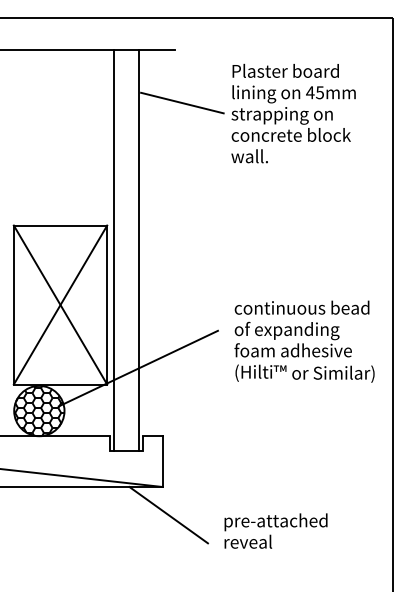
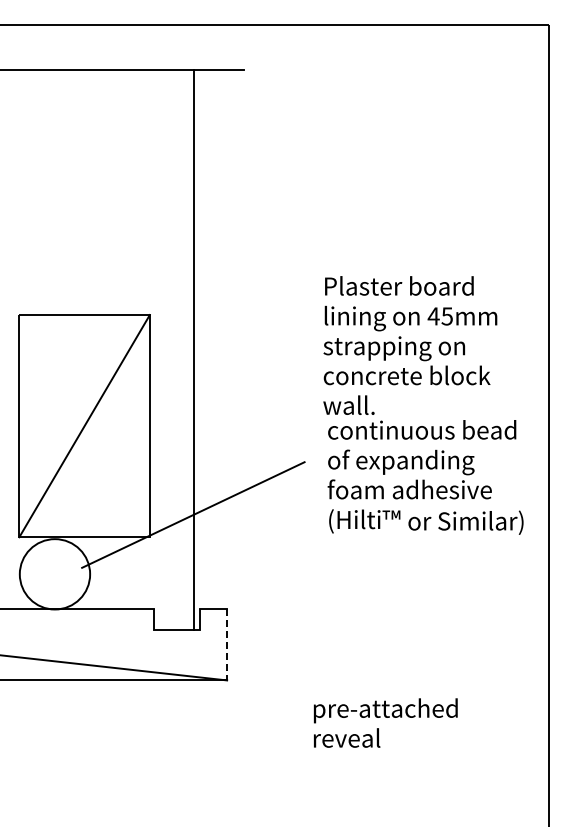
line: (182, 102) -> (254, 143), removed
text: (293, 113) -> (410, 345), moved
line: (113, 250) -> (158, 350), removed
line: (60, 305) -> (84, 426), removed
hatch: (39, 411) -> (54, 574), removed
line: (162, 461) -> (227, 644), solid -> dashed
line: (168, 514) -> (235, 719), removed
text: (275, 530) -> (385, 722), moved

